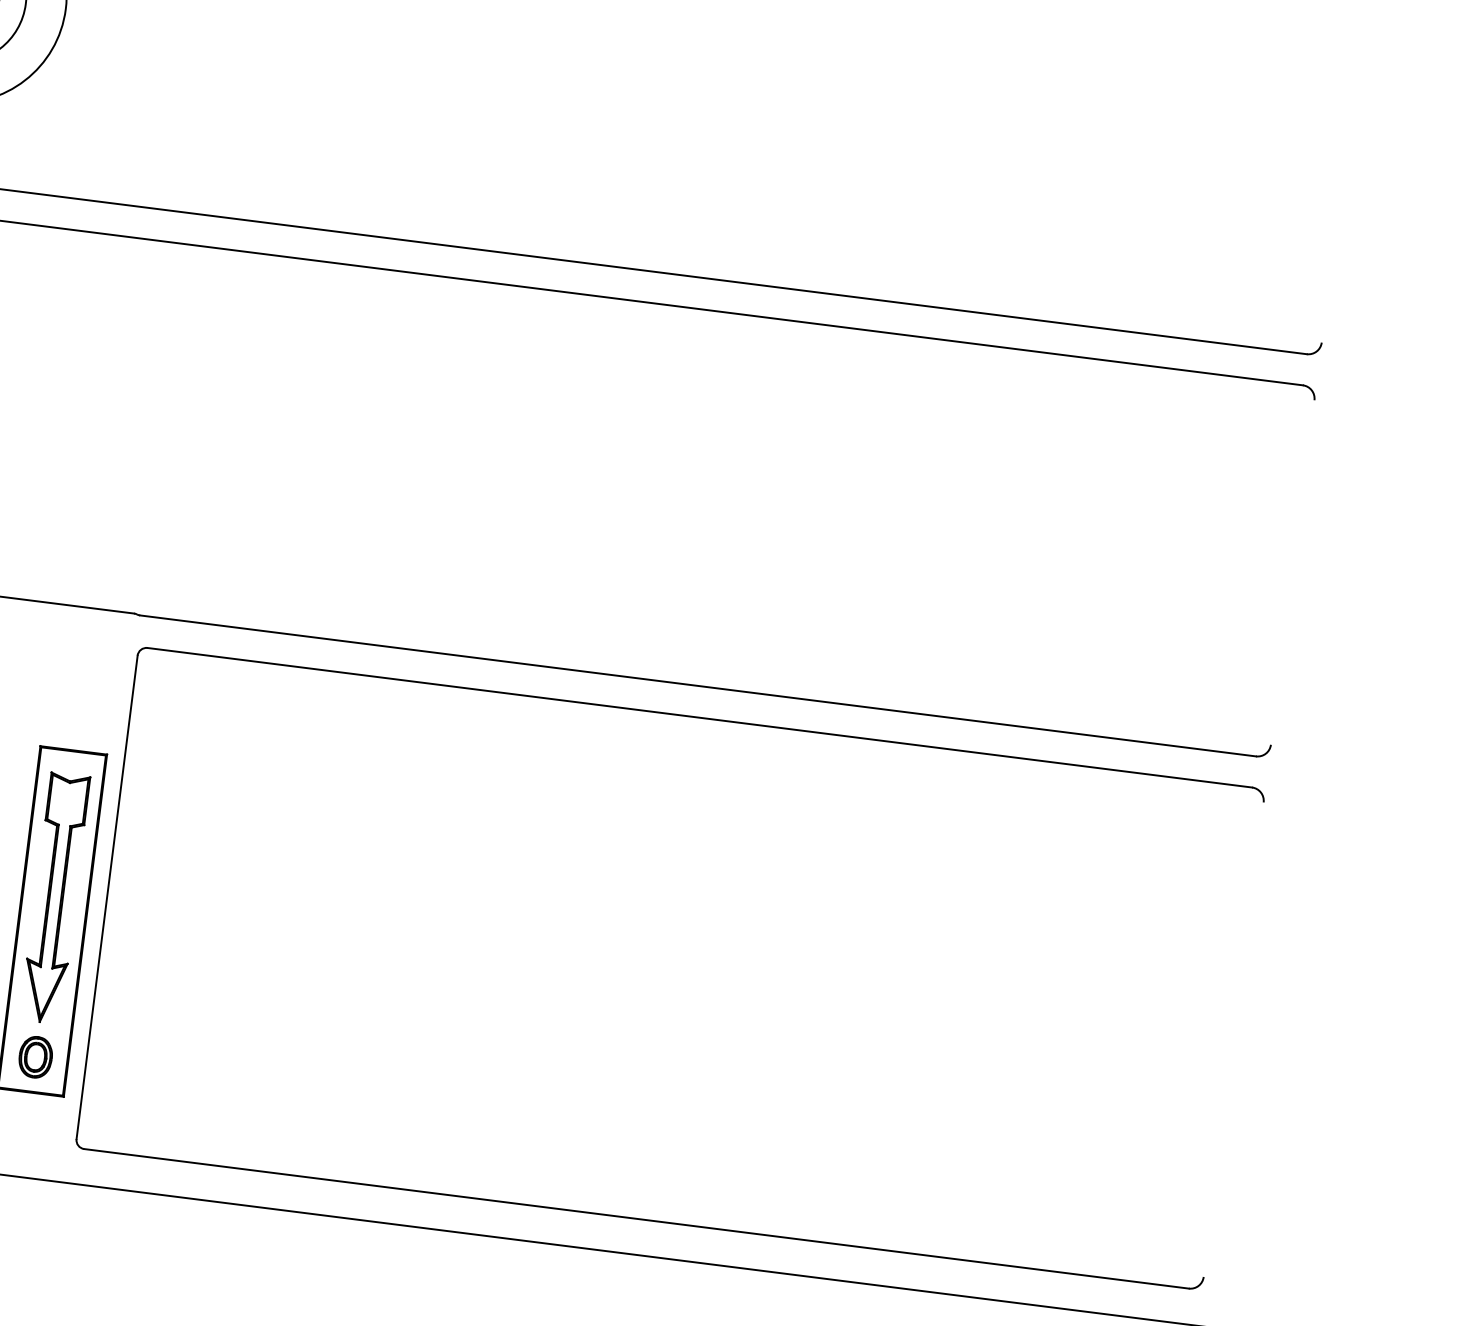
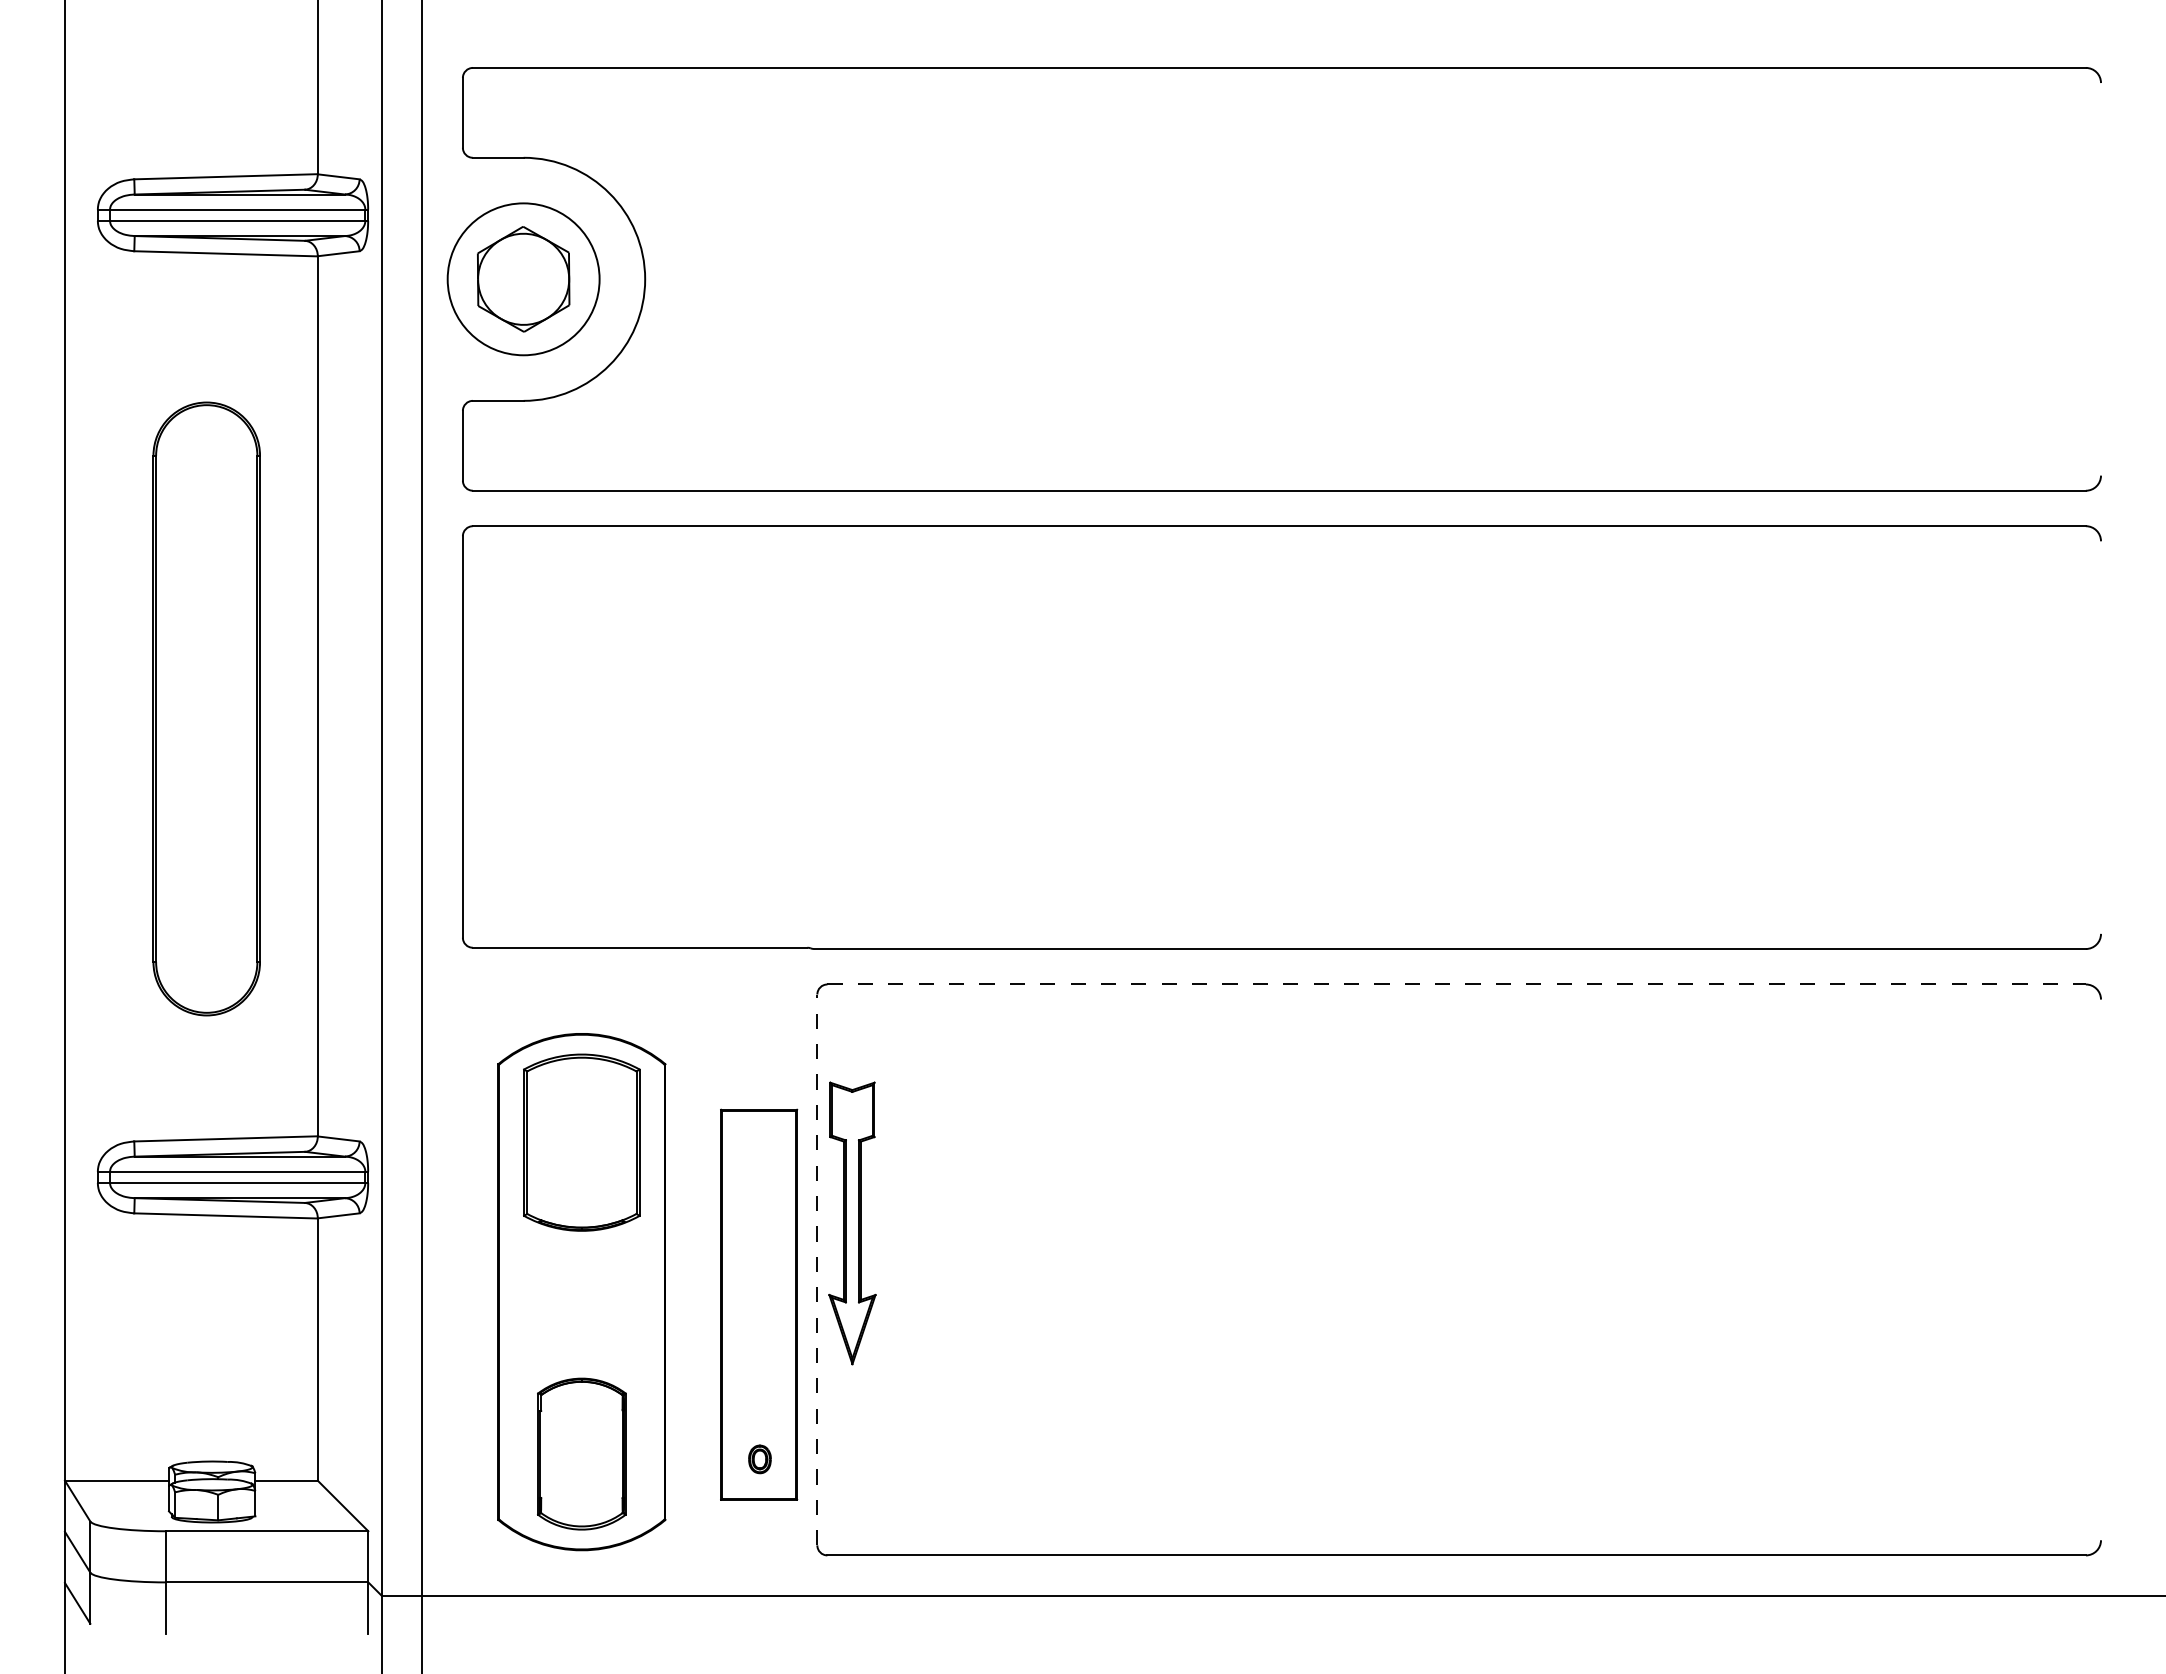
line: (700, 717) -> (1457, 984), solid -> dashed
line: (107, 897) -> (817, 1269), solid -> dashed
part: (55, 898) -> (852, 1223), moved
part: (35, 1057) -> (759, 1459), size x0.6

